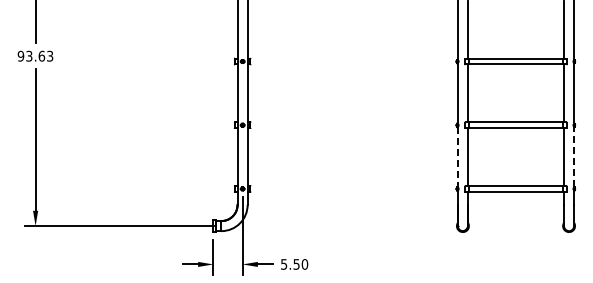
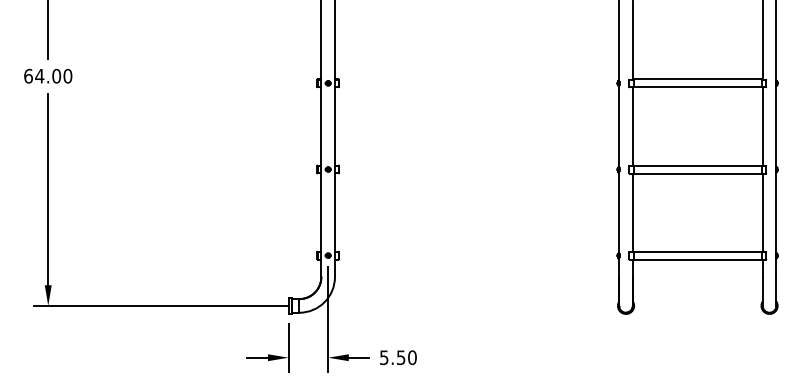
text: (35, 55) -> (48, 75), 93.63 -> 64.00
line: (574, 156) -> (776, 211), dashed -> solid
line: (457, 157) -> (618, 213), dashed -> solid

